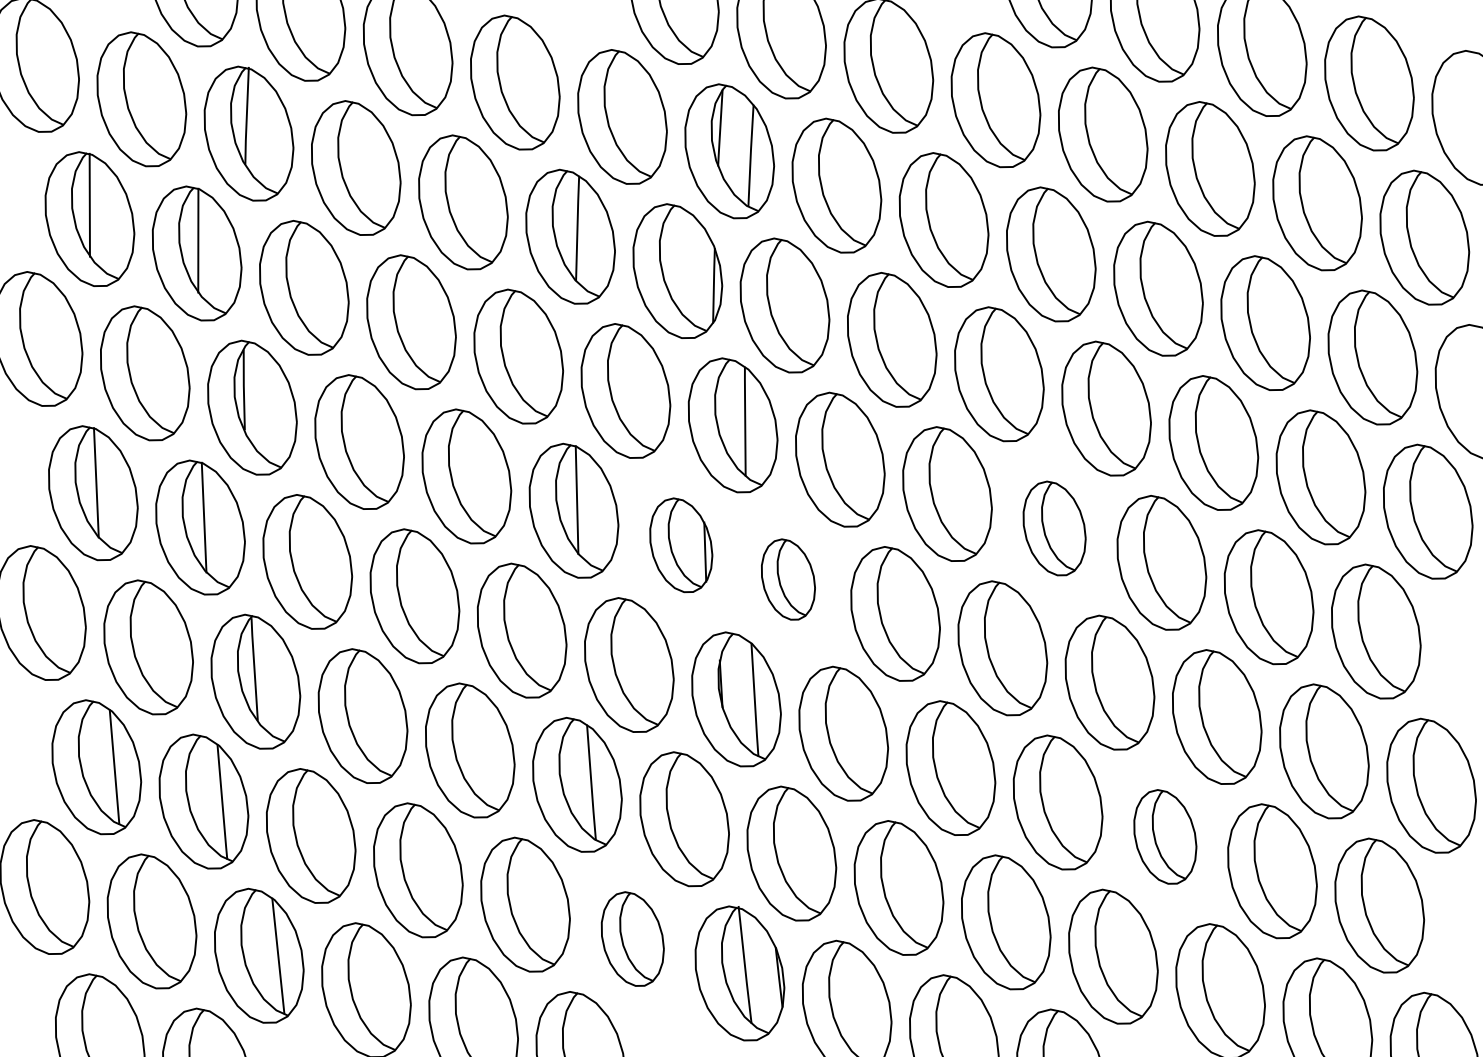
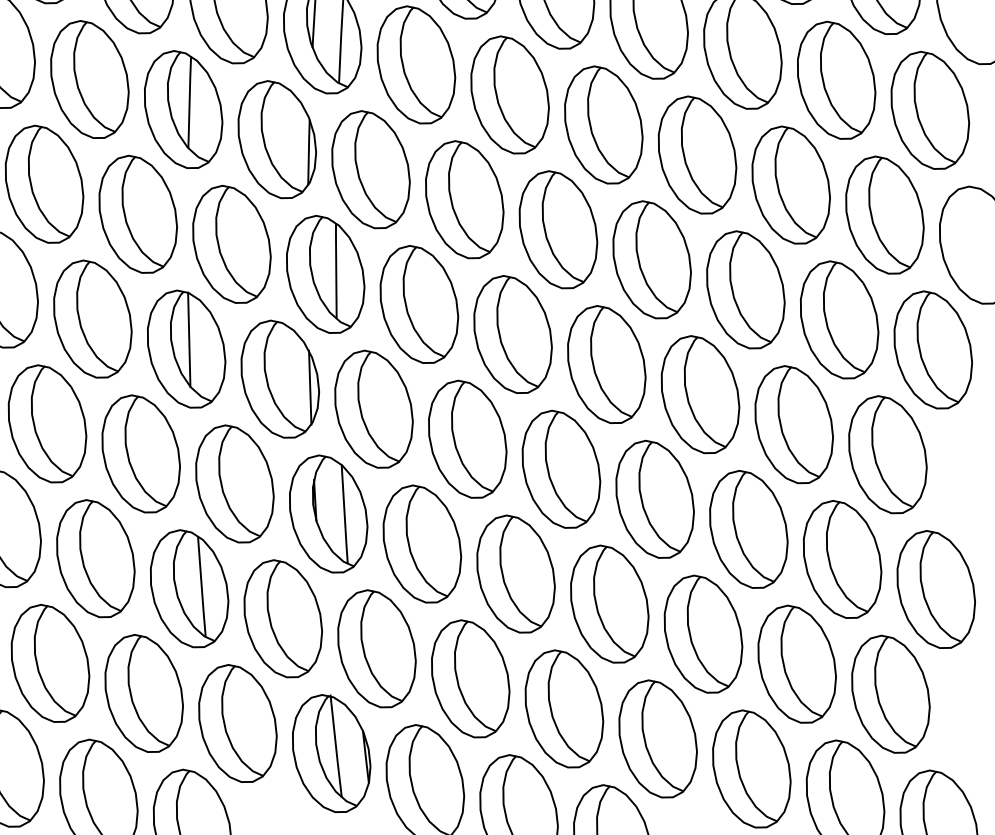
part: (1054, 528) -> (606, 364), size x1.43
part: (681, 545) -> (280, 379), size x1.43
part: (788, 579) -> (374, 409), size x1.67
part: (1165, 836) -> (703, 633), size x1.43
part: (632, 938) -> (237, 723), size x1.43

